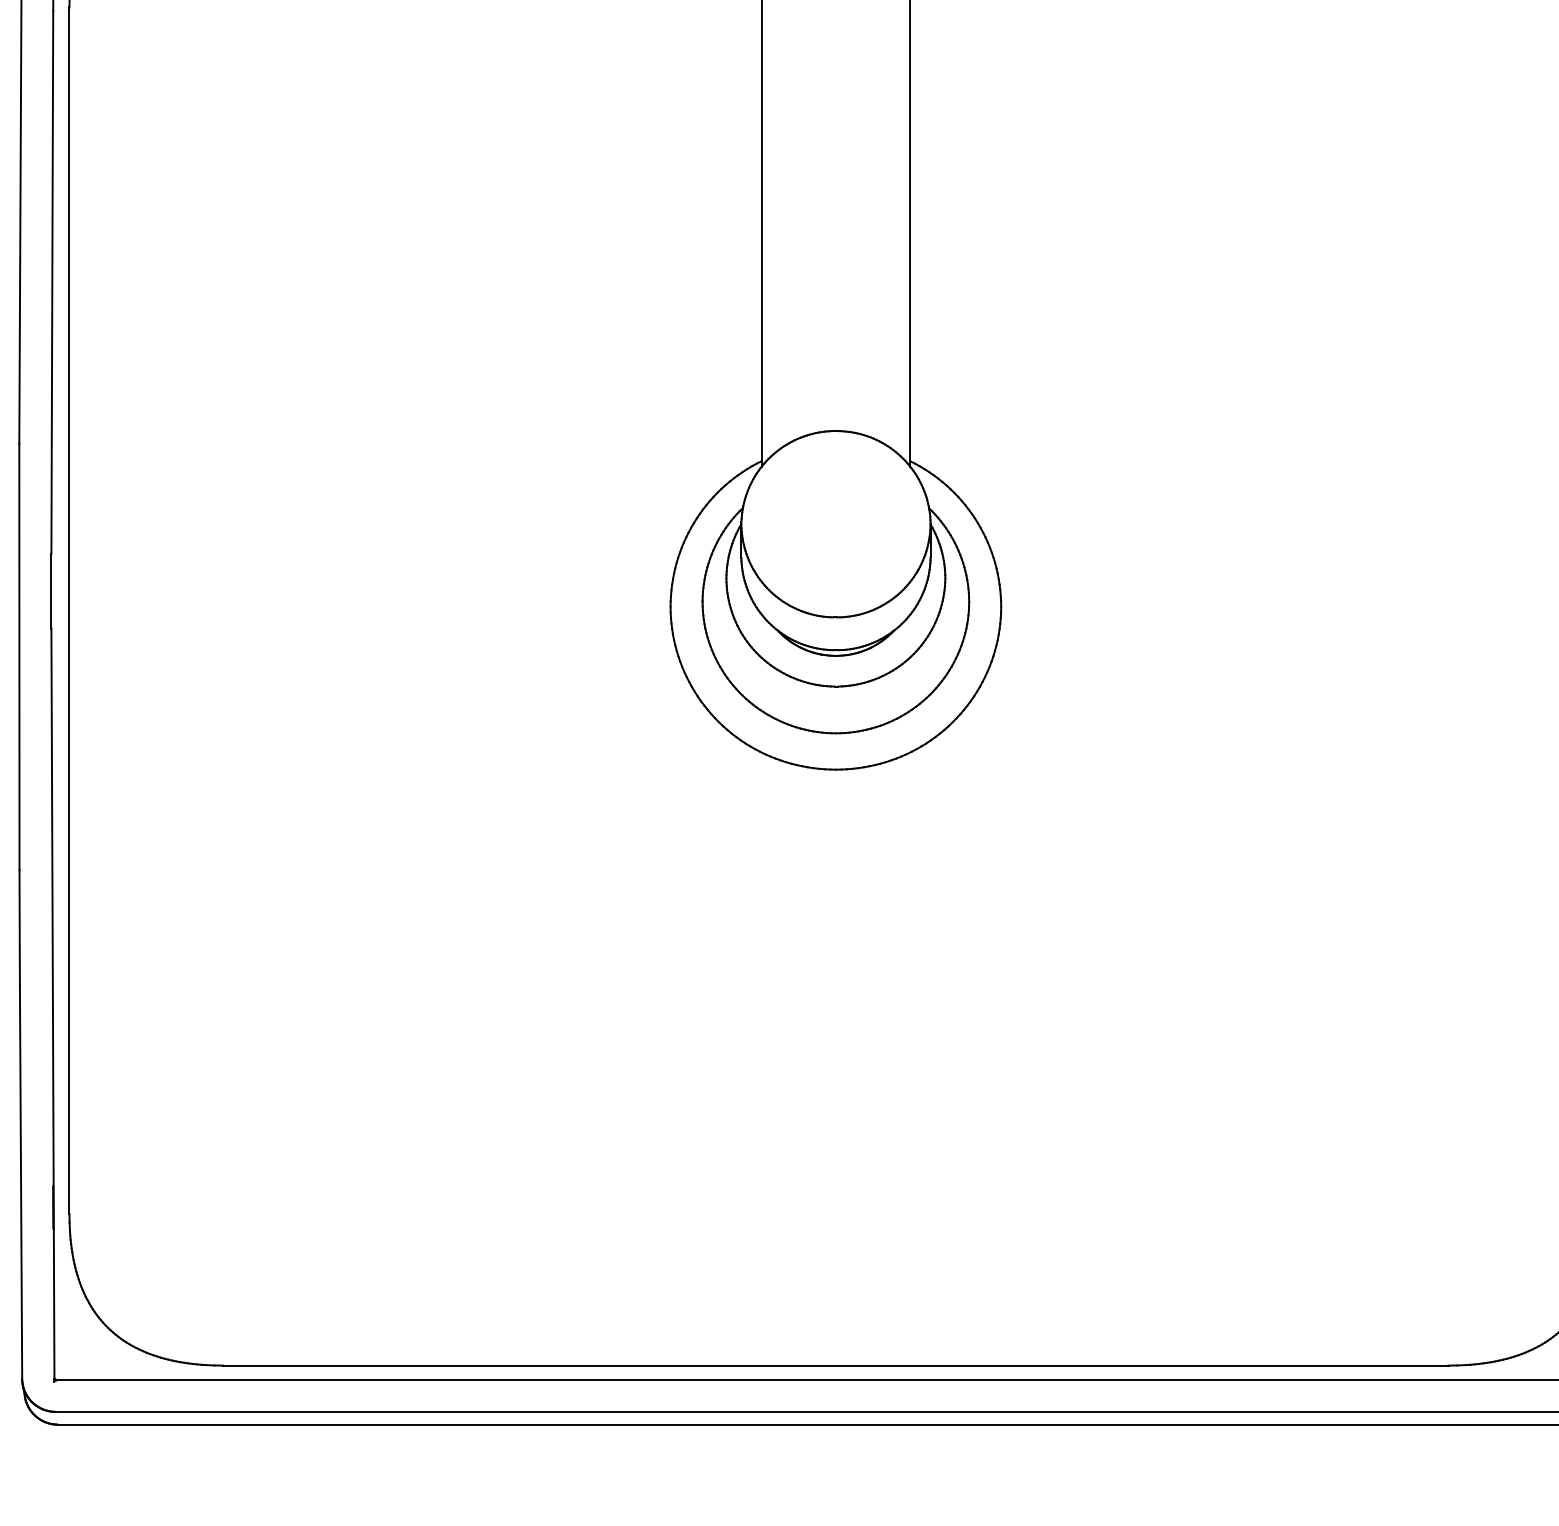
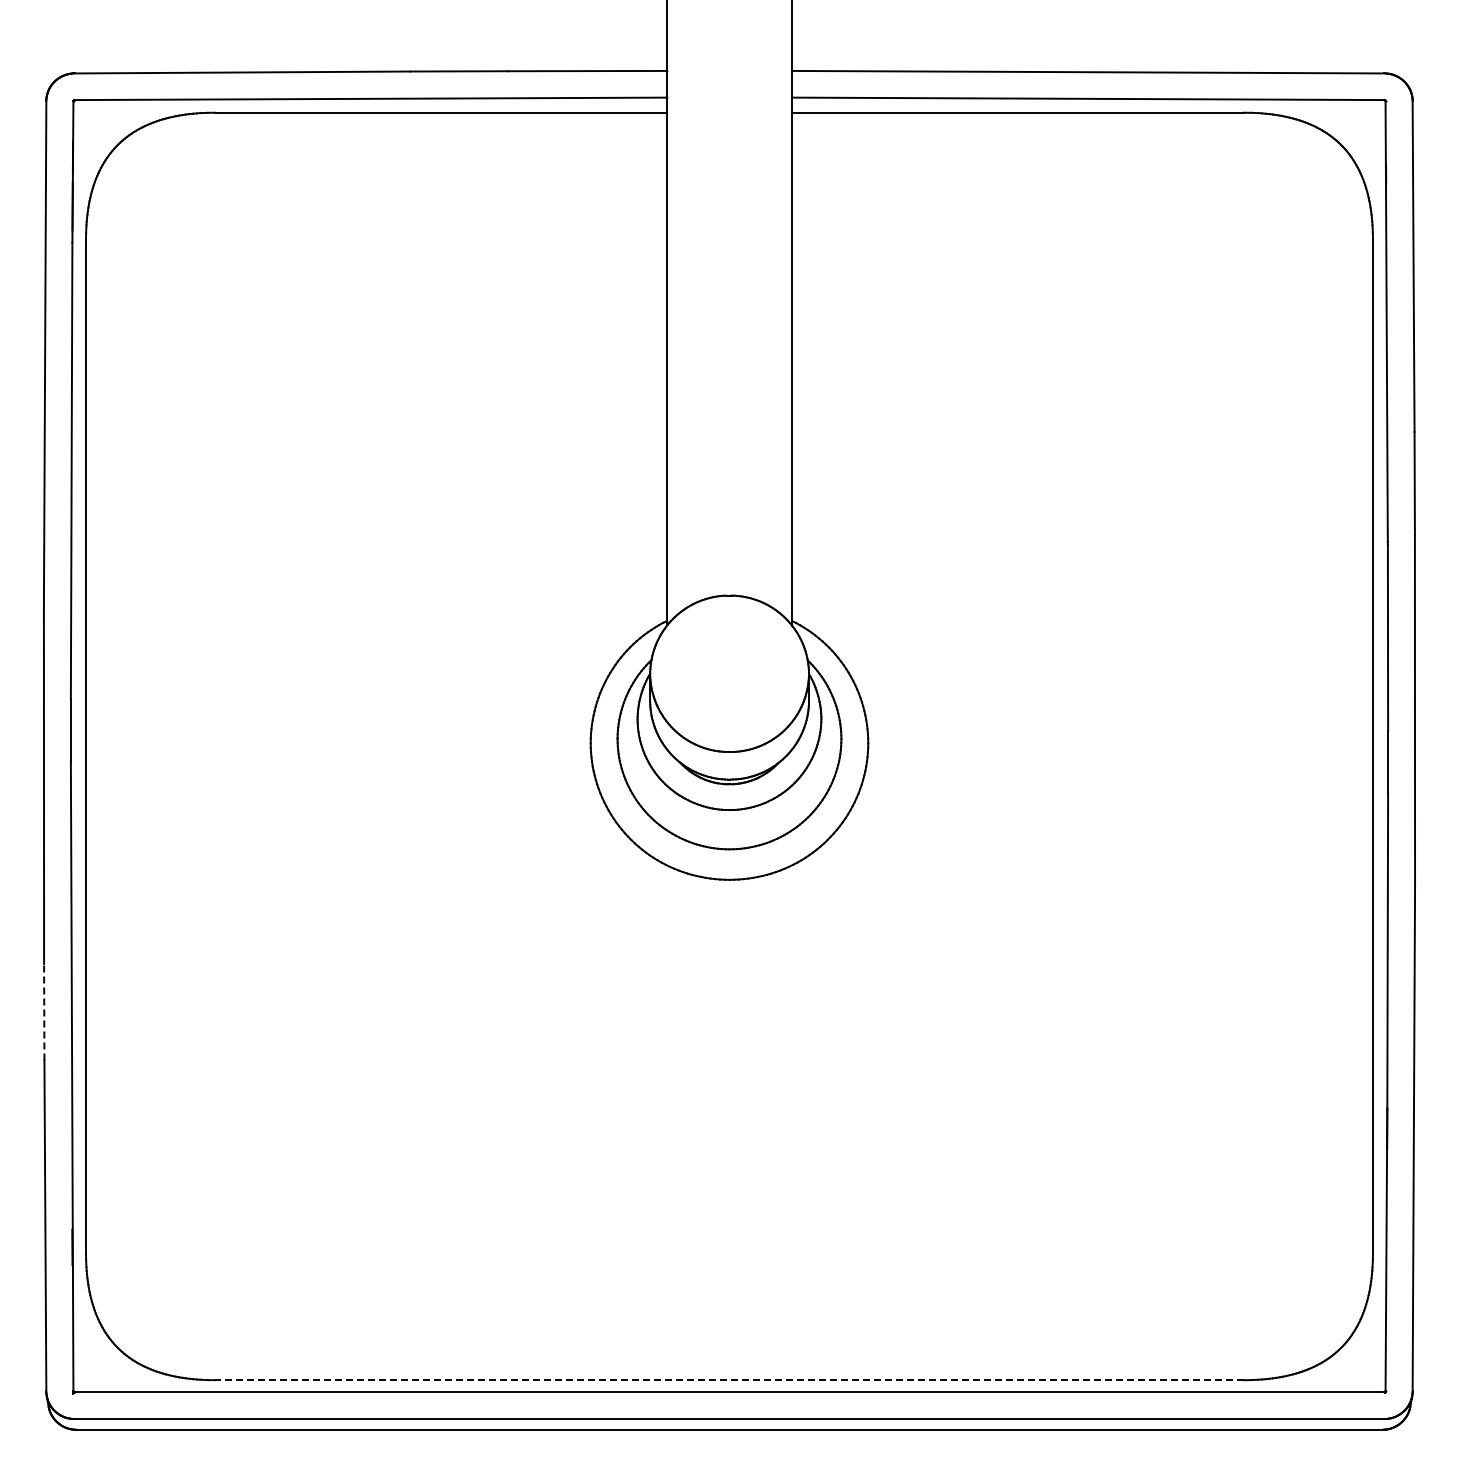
line: (19, 926) -> (44, 1011), solid -> dashed
line: (835, 1365) -> (729, 1380), solid -> dashed

